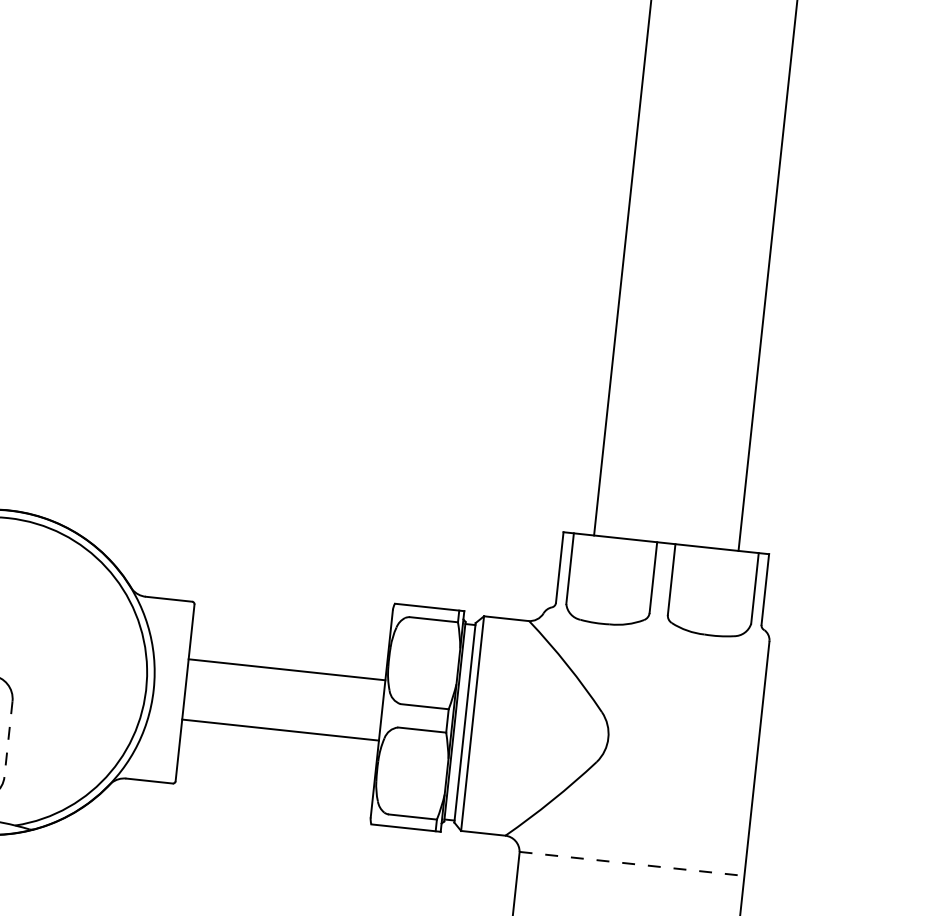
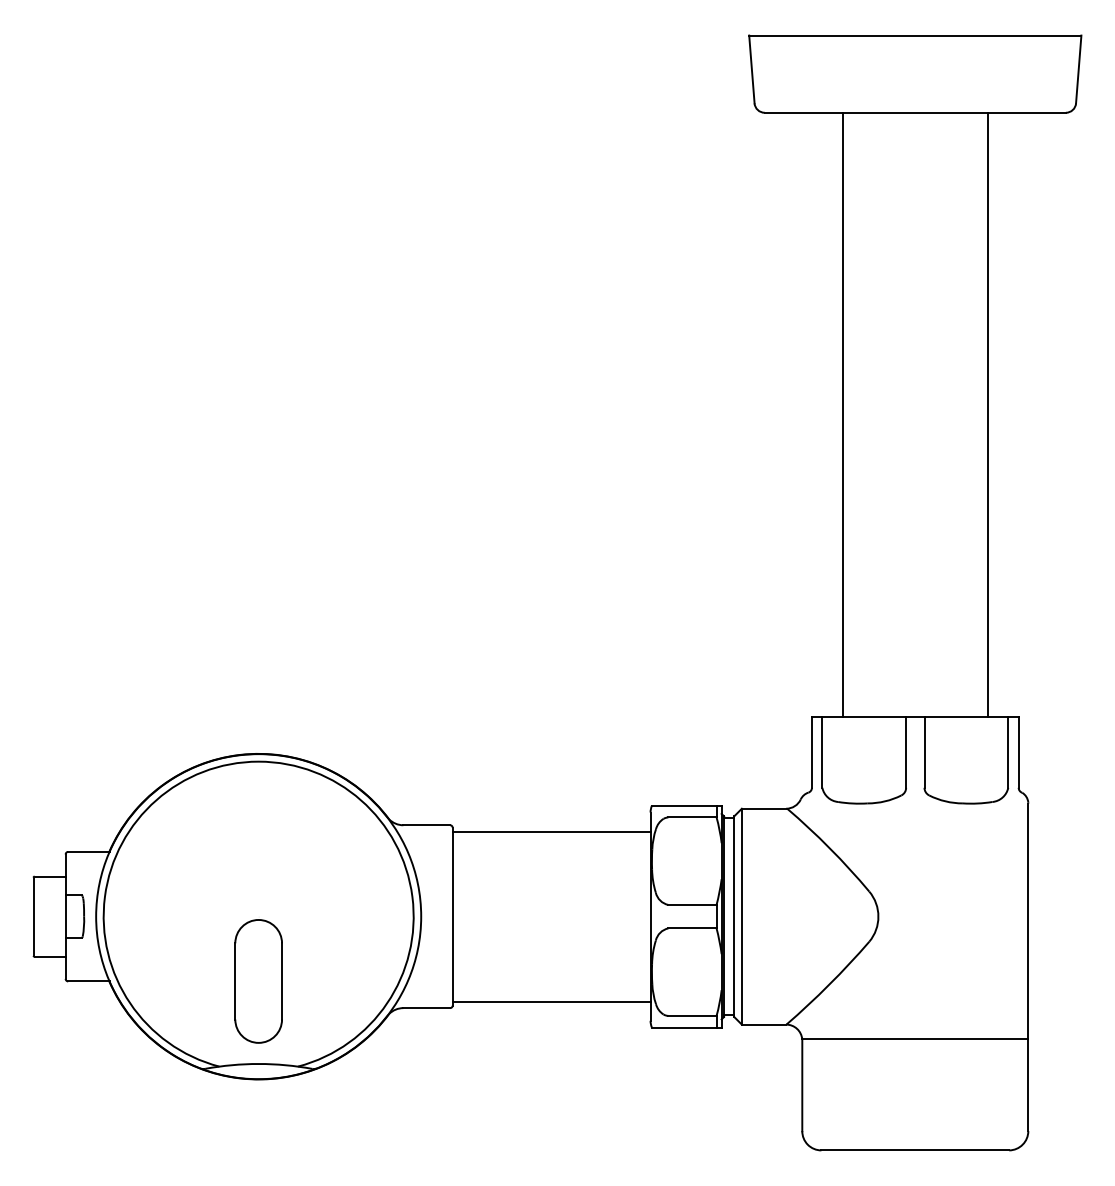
line: (286, 669) -> (551, 831), moved
line: (280, 730) -> (551, 1001), moved
line: (8, 739) -> (282, 981), dashed -> solid
line: (632, 864) -> (915, 1039), dashed -> solid

